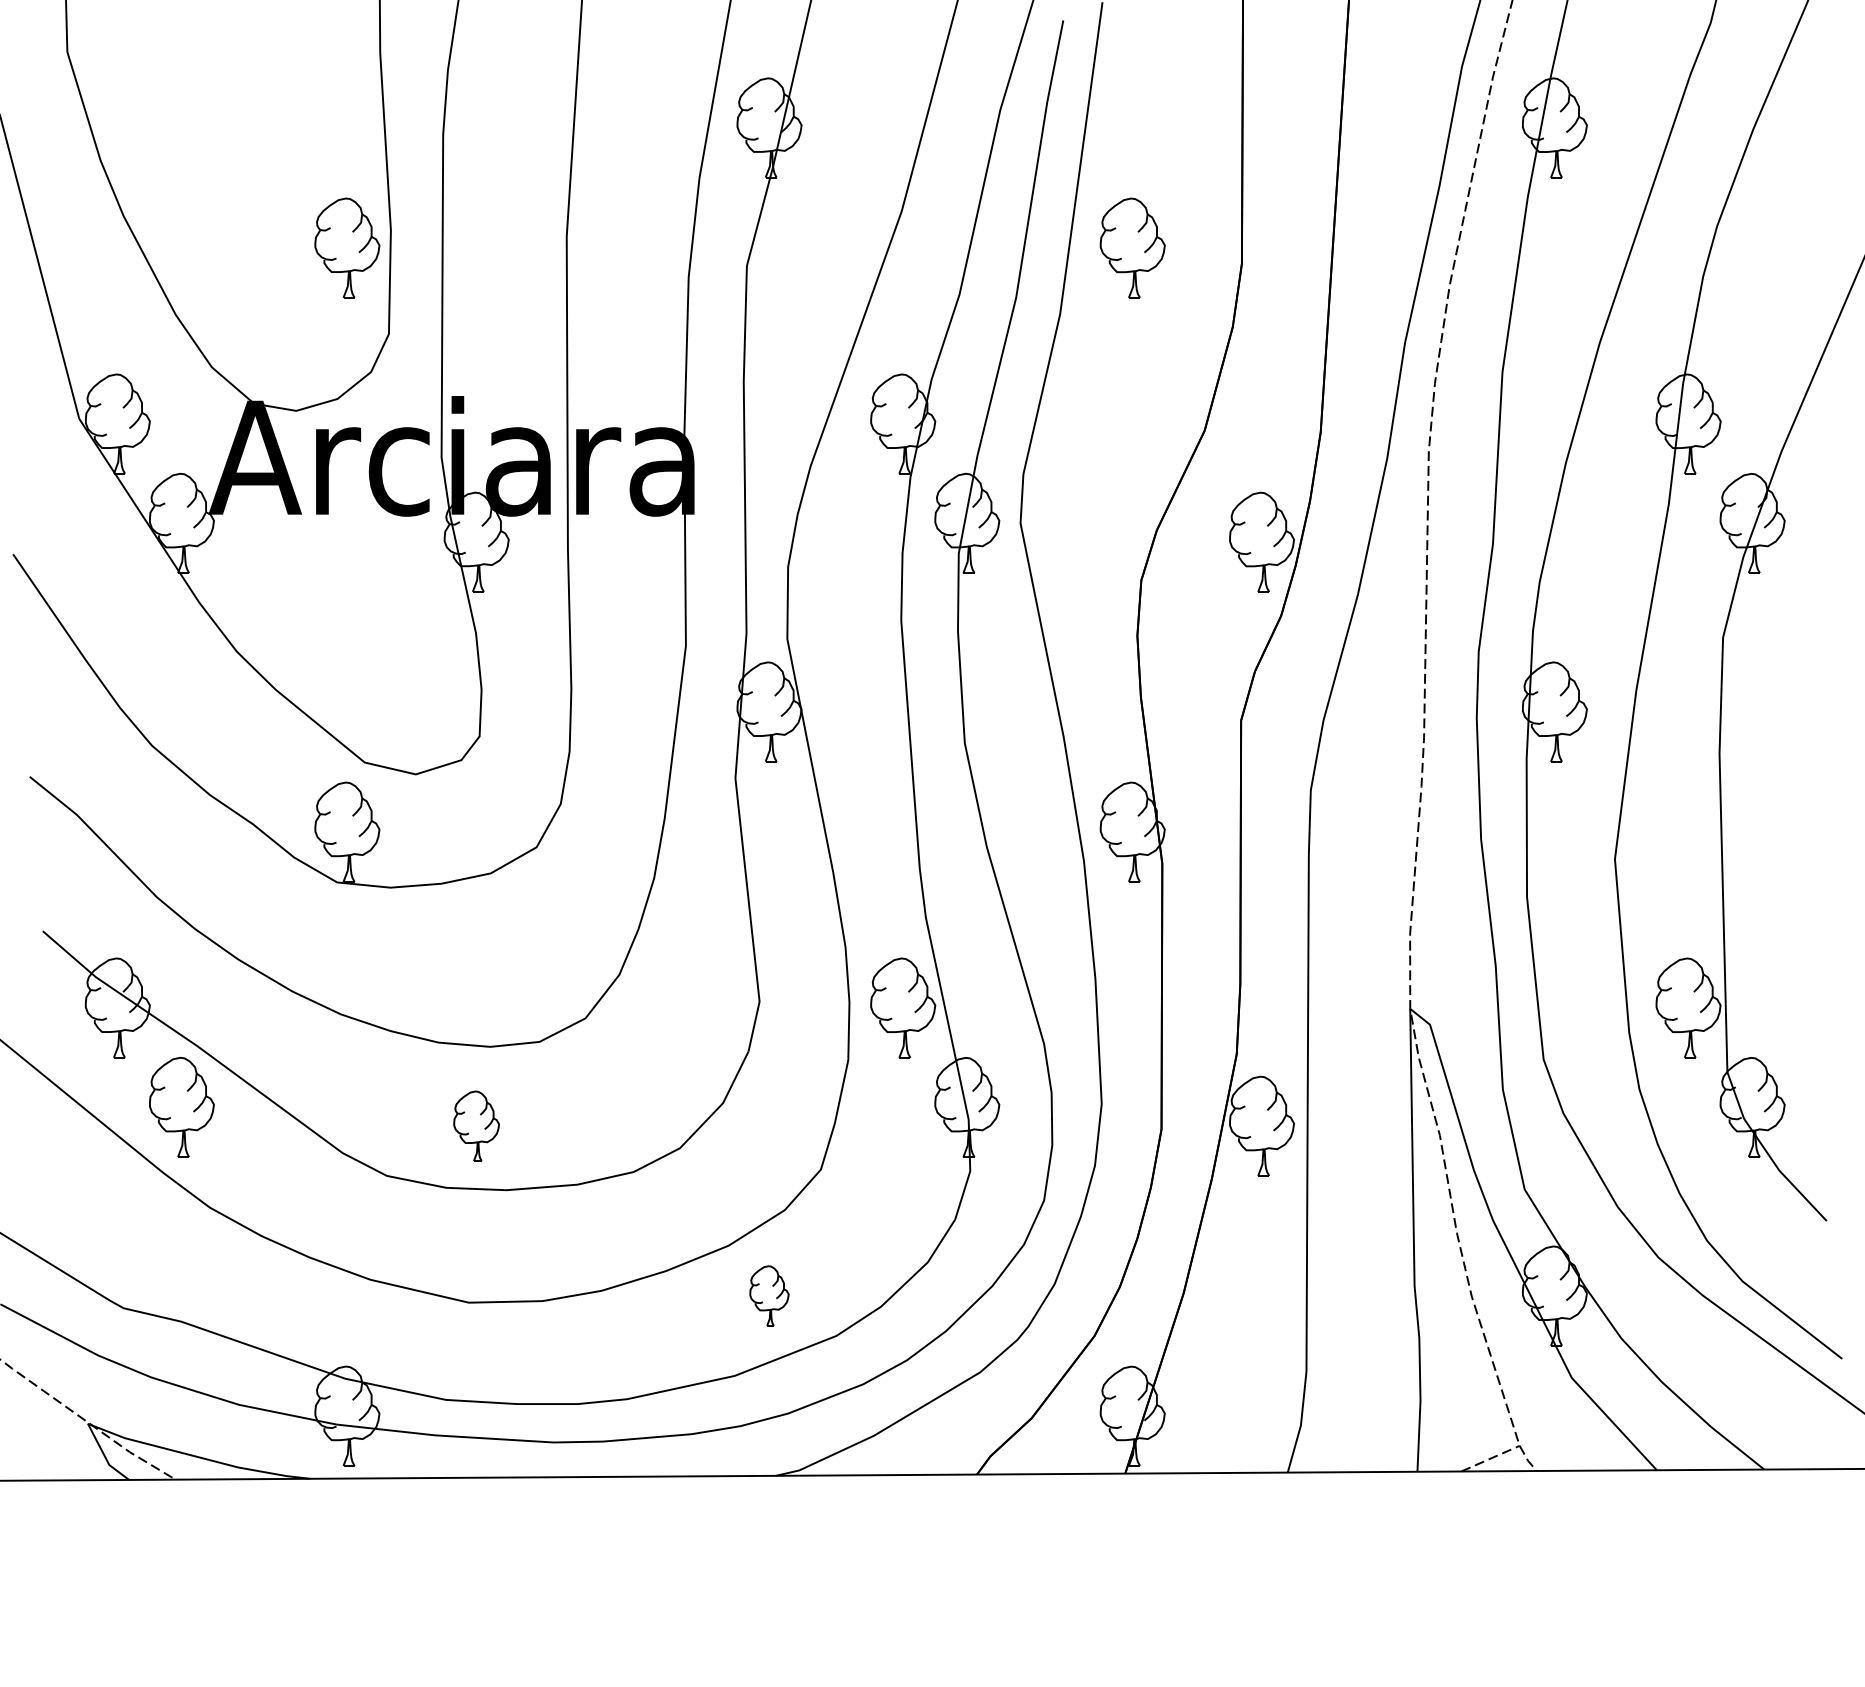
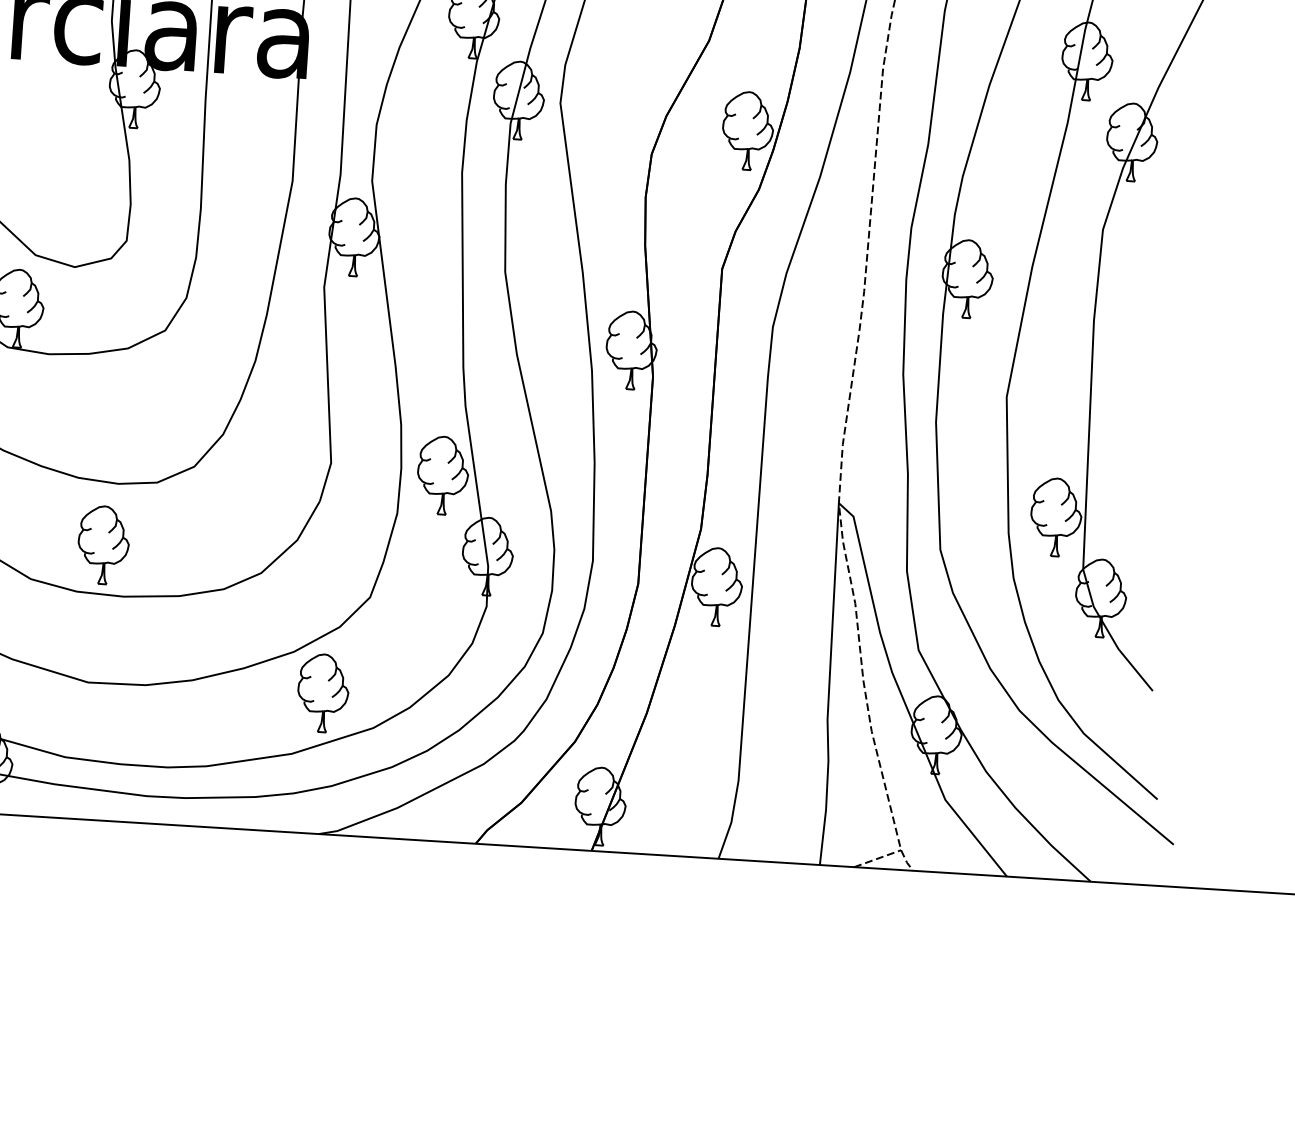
part: (476, 1125) -> (103, 544), size x1.43
part: (769, 1295) -> (323, 692), size x1.67

